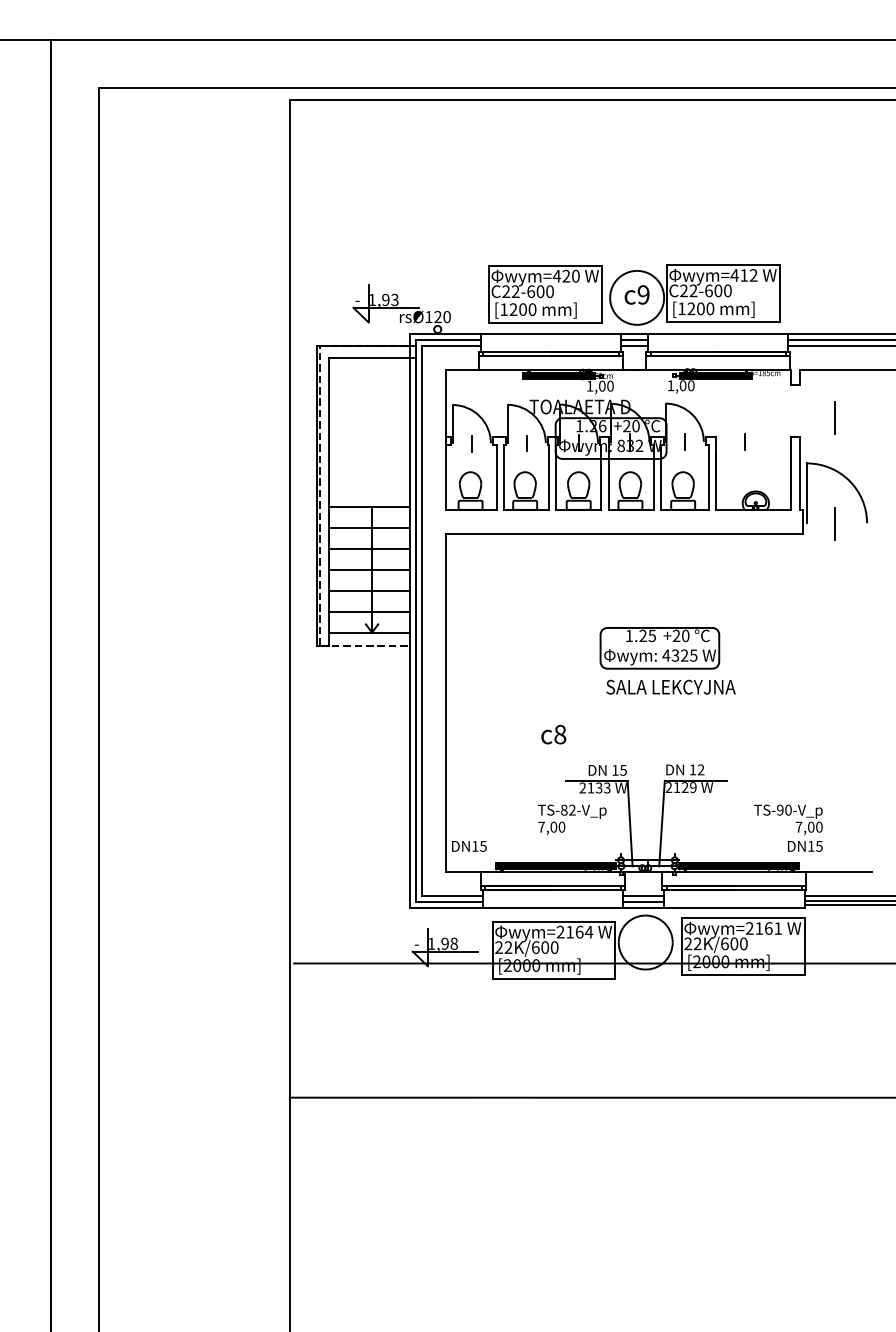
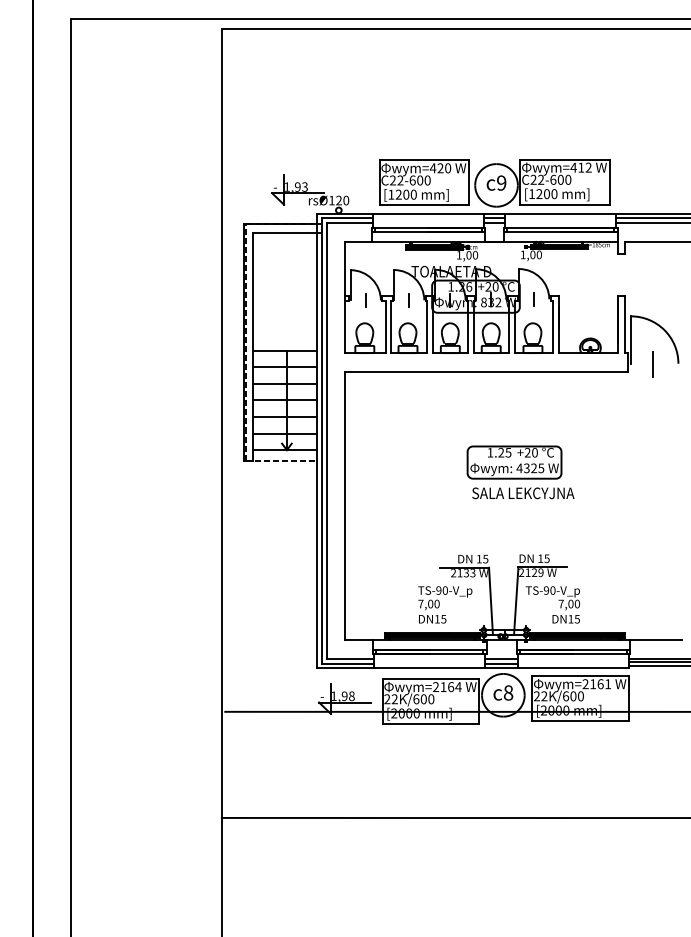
line: (834, 417) -> (652, 280), removed
line: (744, 441) -> (581, 299), removed
text: (553, 734) -> (503, 692), moved
text: (700, 769) -> (546, 558), 12 -> 15
text: (567, 809) -> (441, 590), TS-82-V_p -> TS-90-V_p
text: (788, 827) -> (552, 604), moved
text: (469, 846) -> (432, 619), moved

